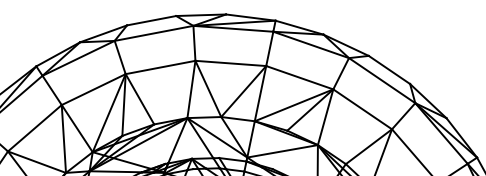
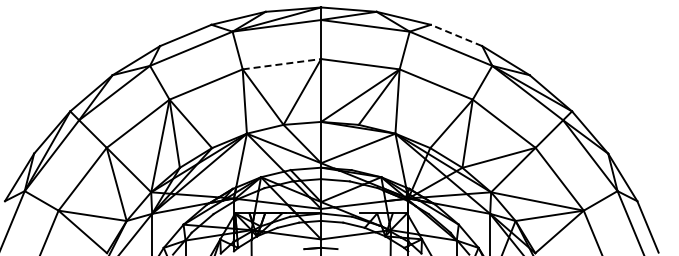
line: (230, 63) -> (281, 64), solid -> dashed
line: (389, 69) -> (456, 35), solid -> dashed

